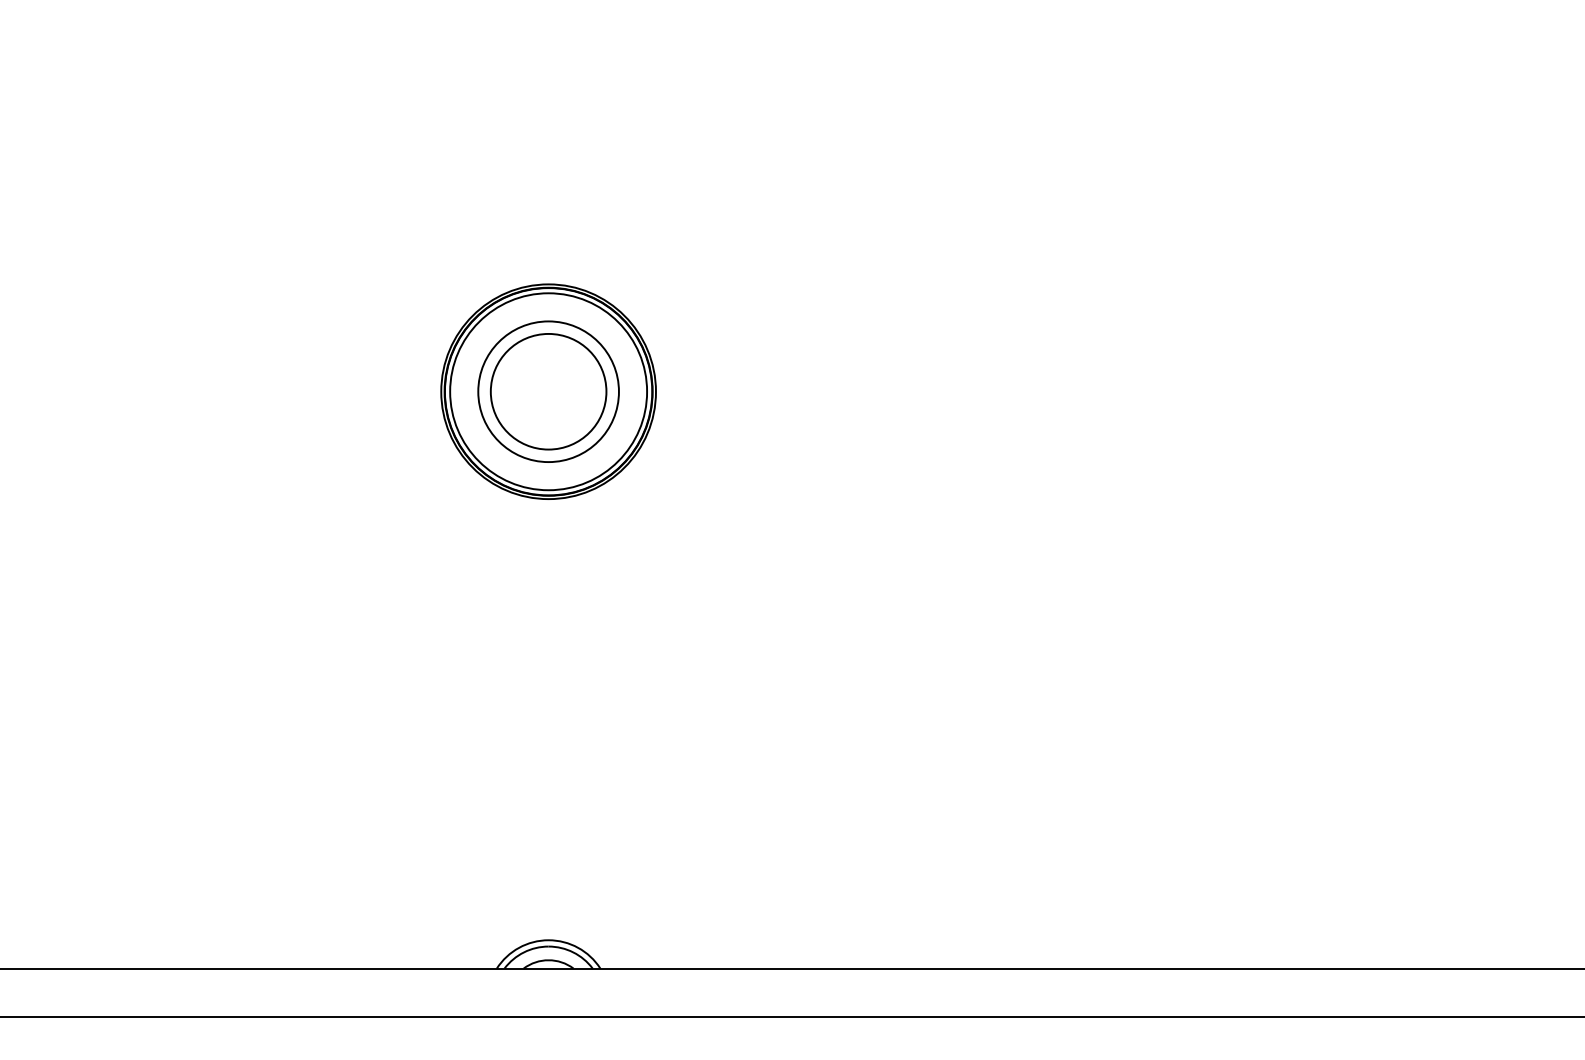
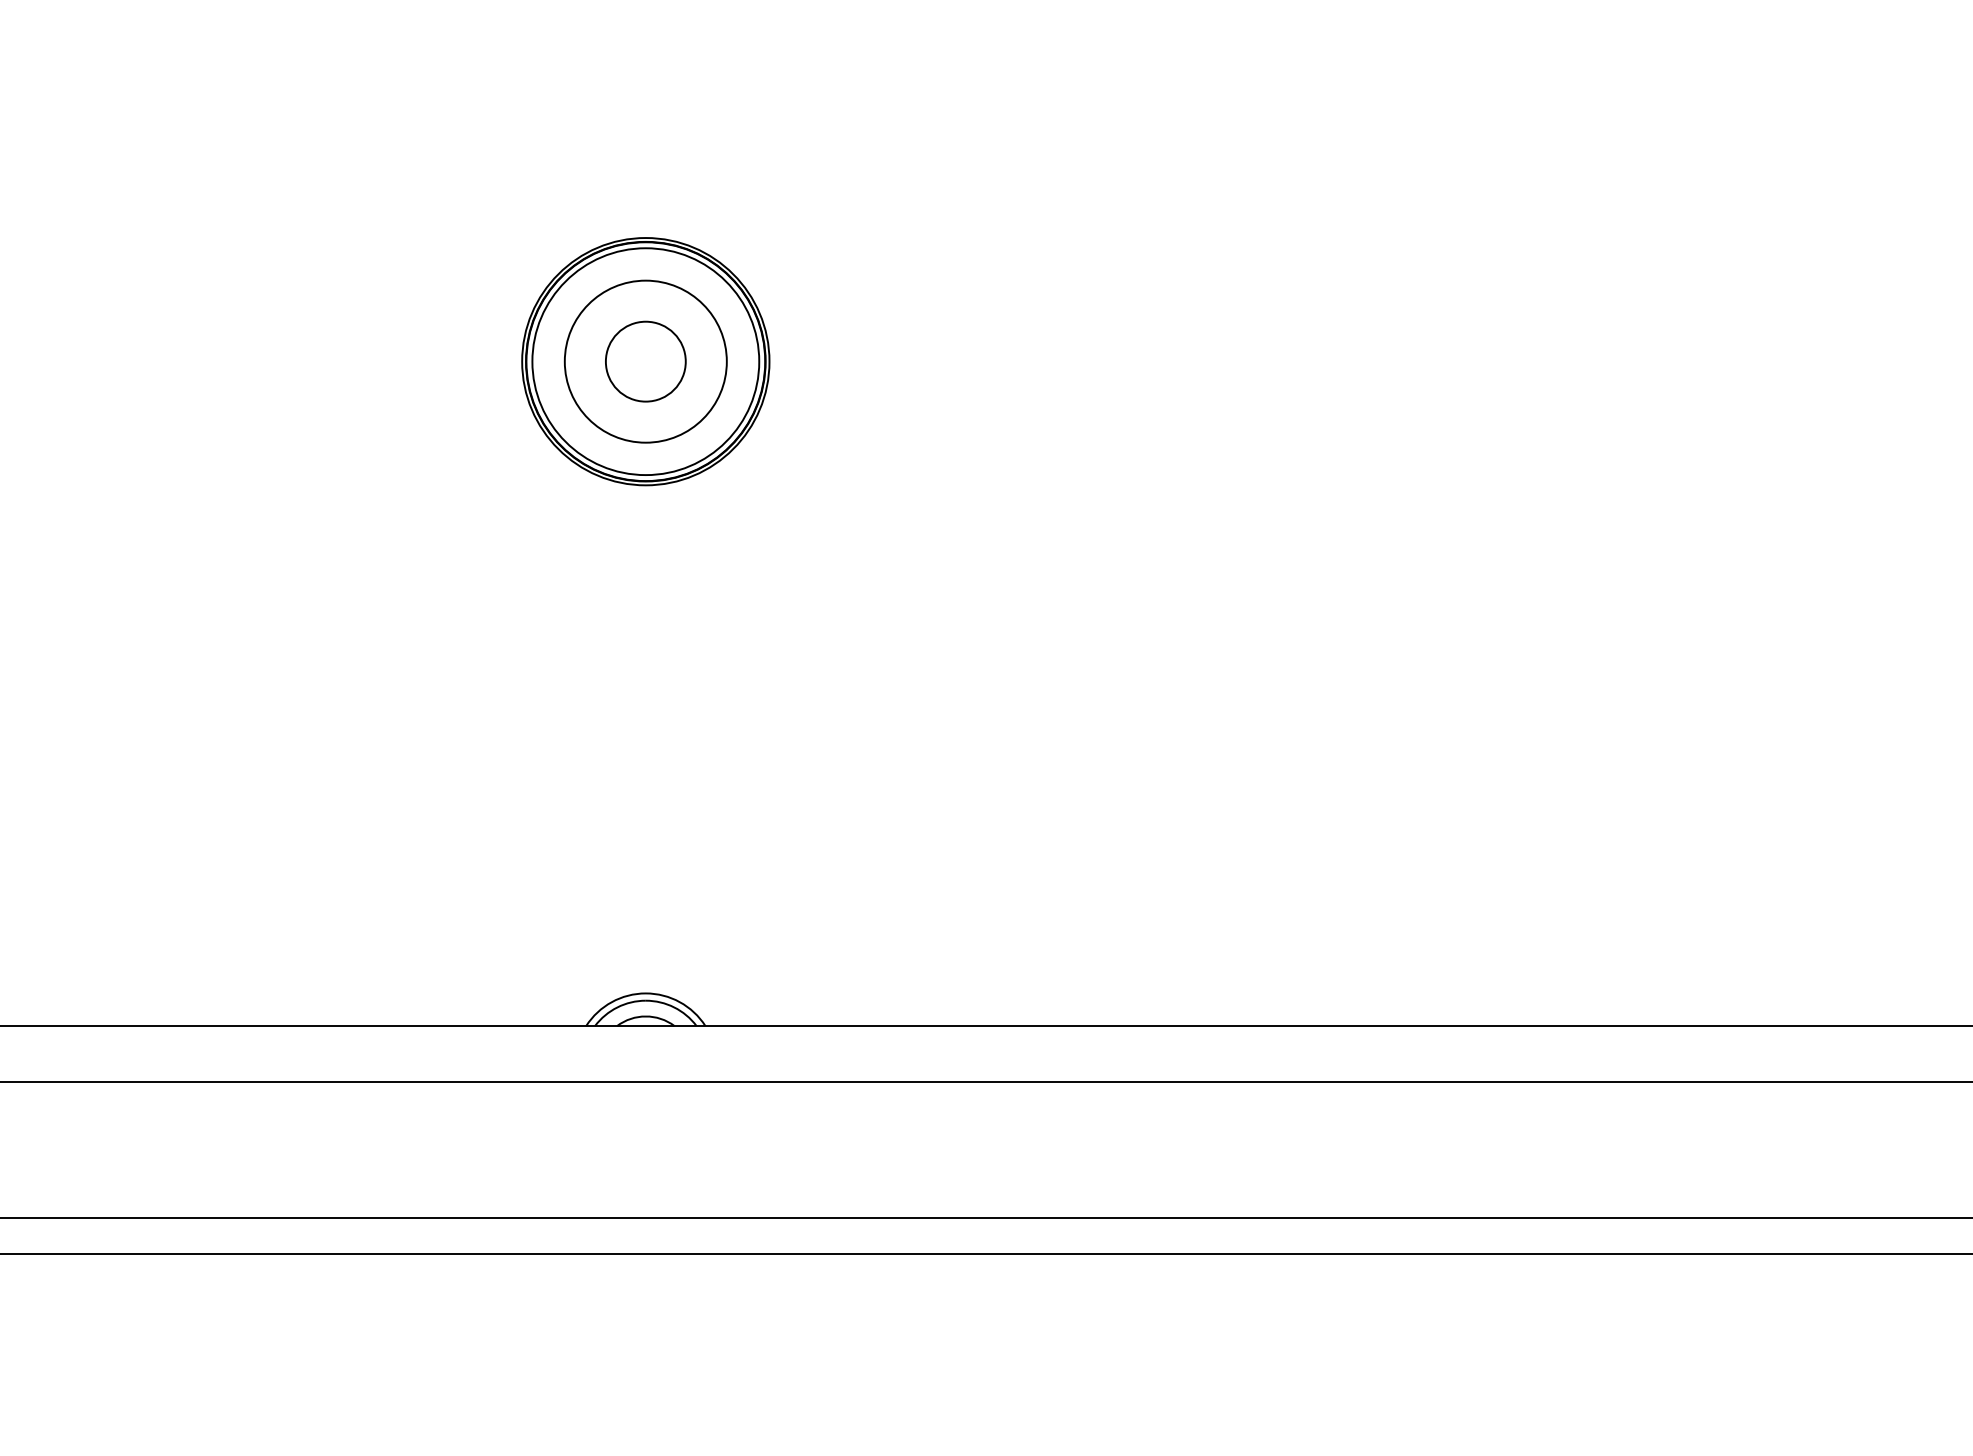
circle: (548, 391) -> (645, 361), size x0.6

